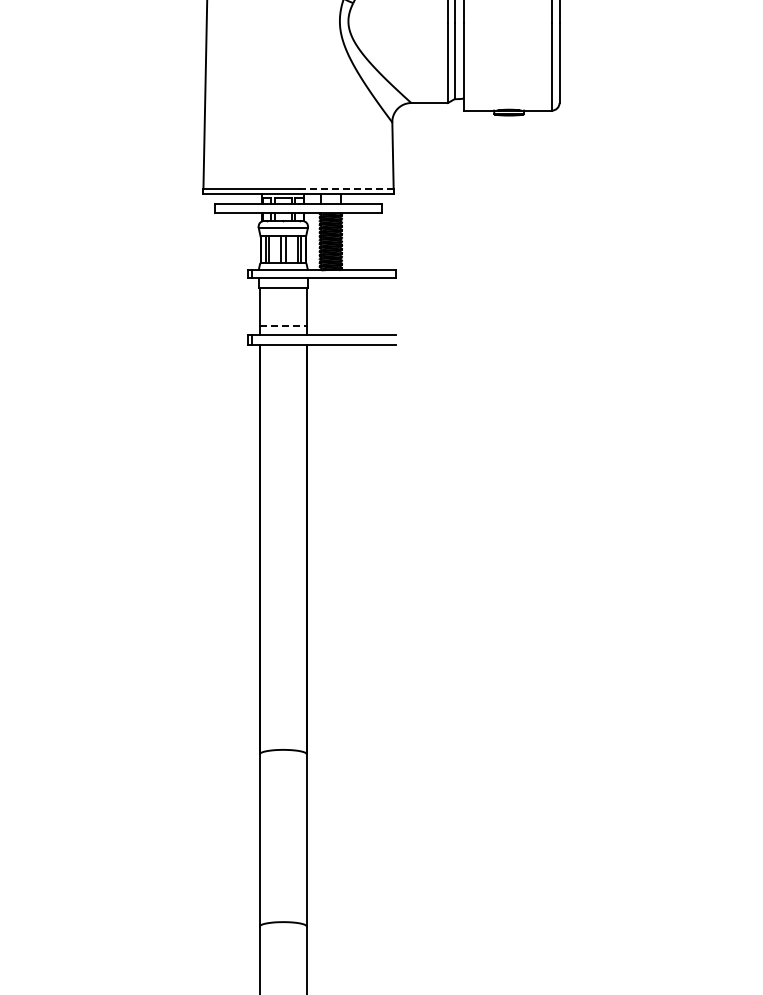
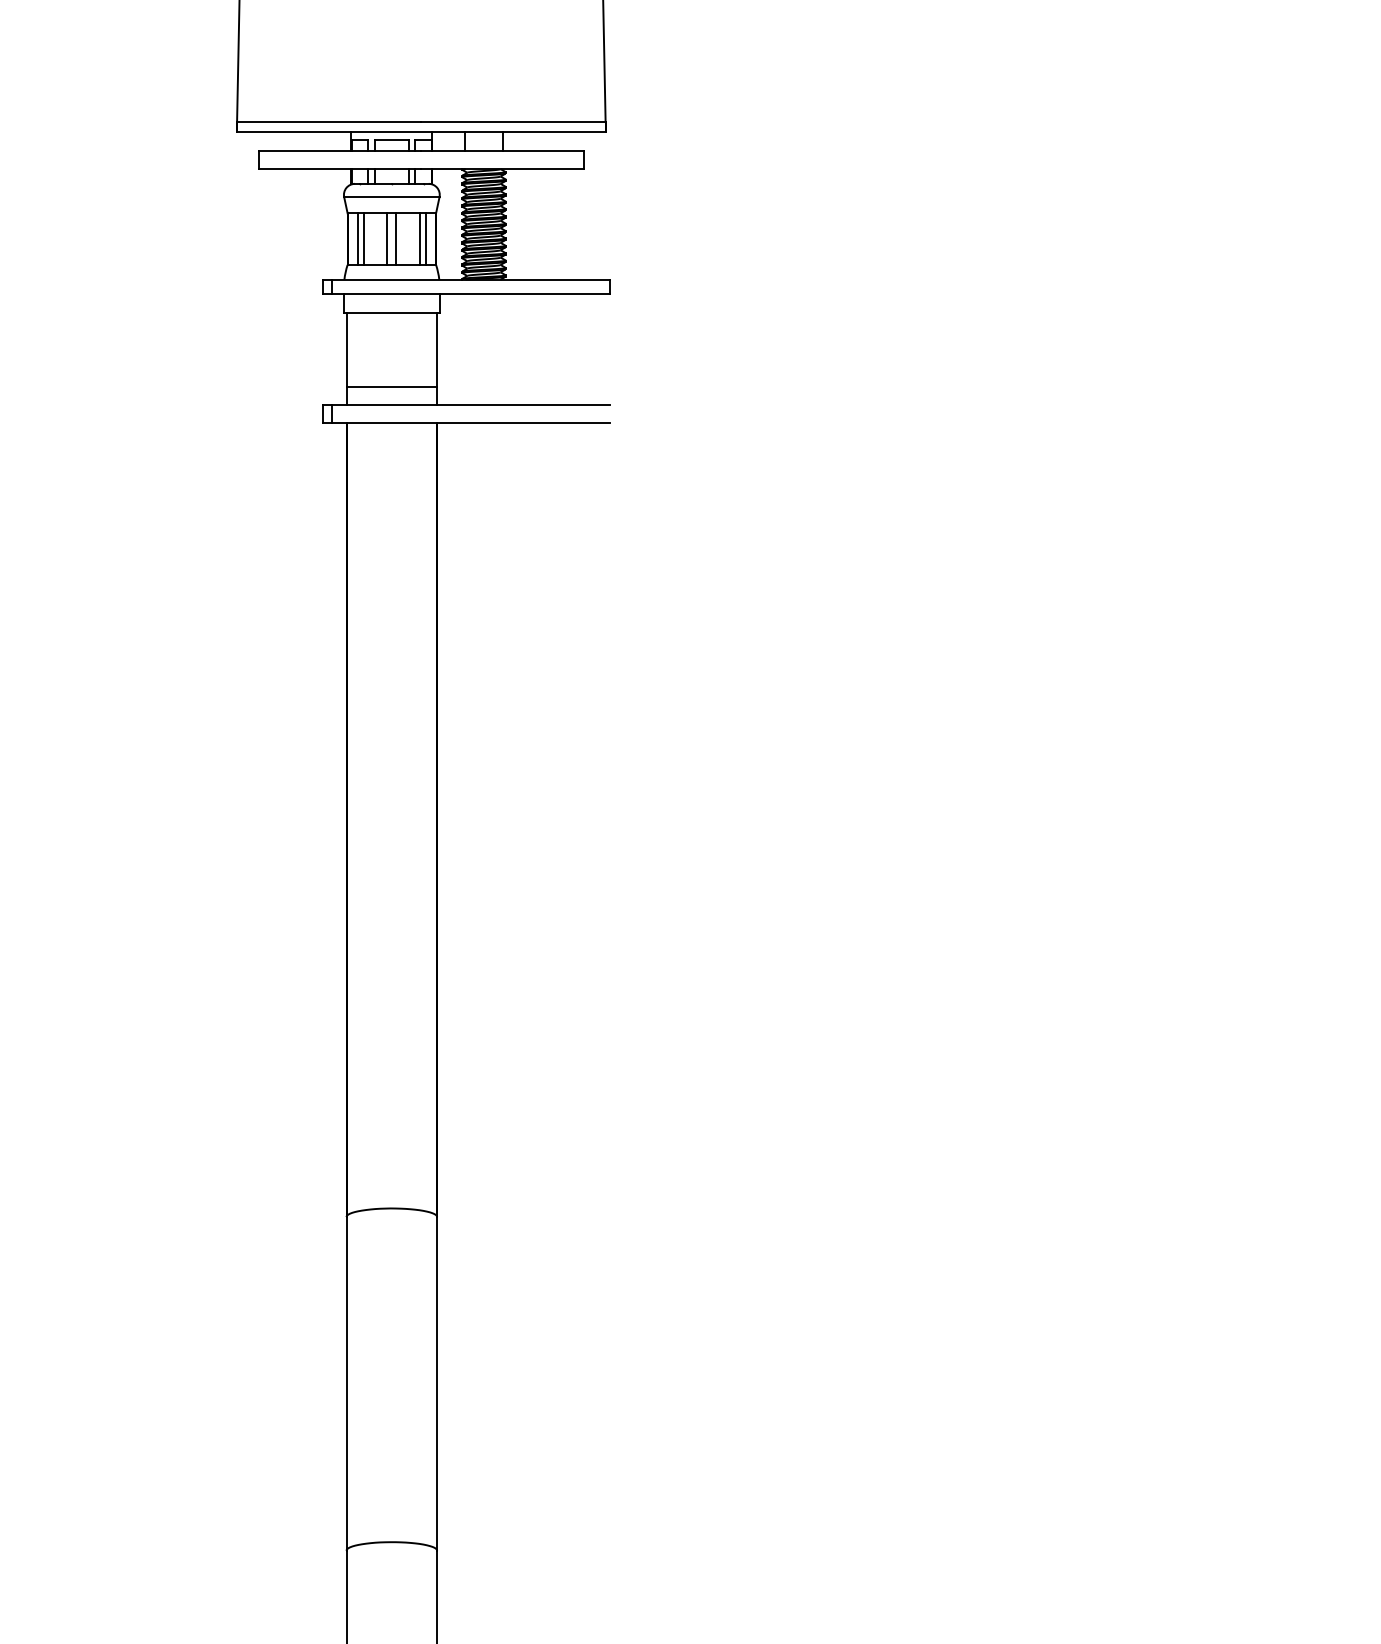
line: (346, 189) -> (514, 122), dashed -> solid
line: (283, 325) -> (392, 386), dashed -> solid

